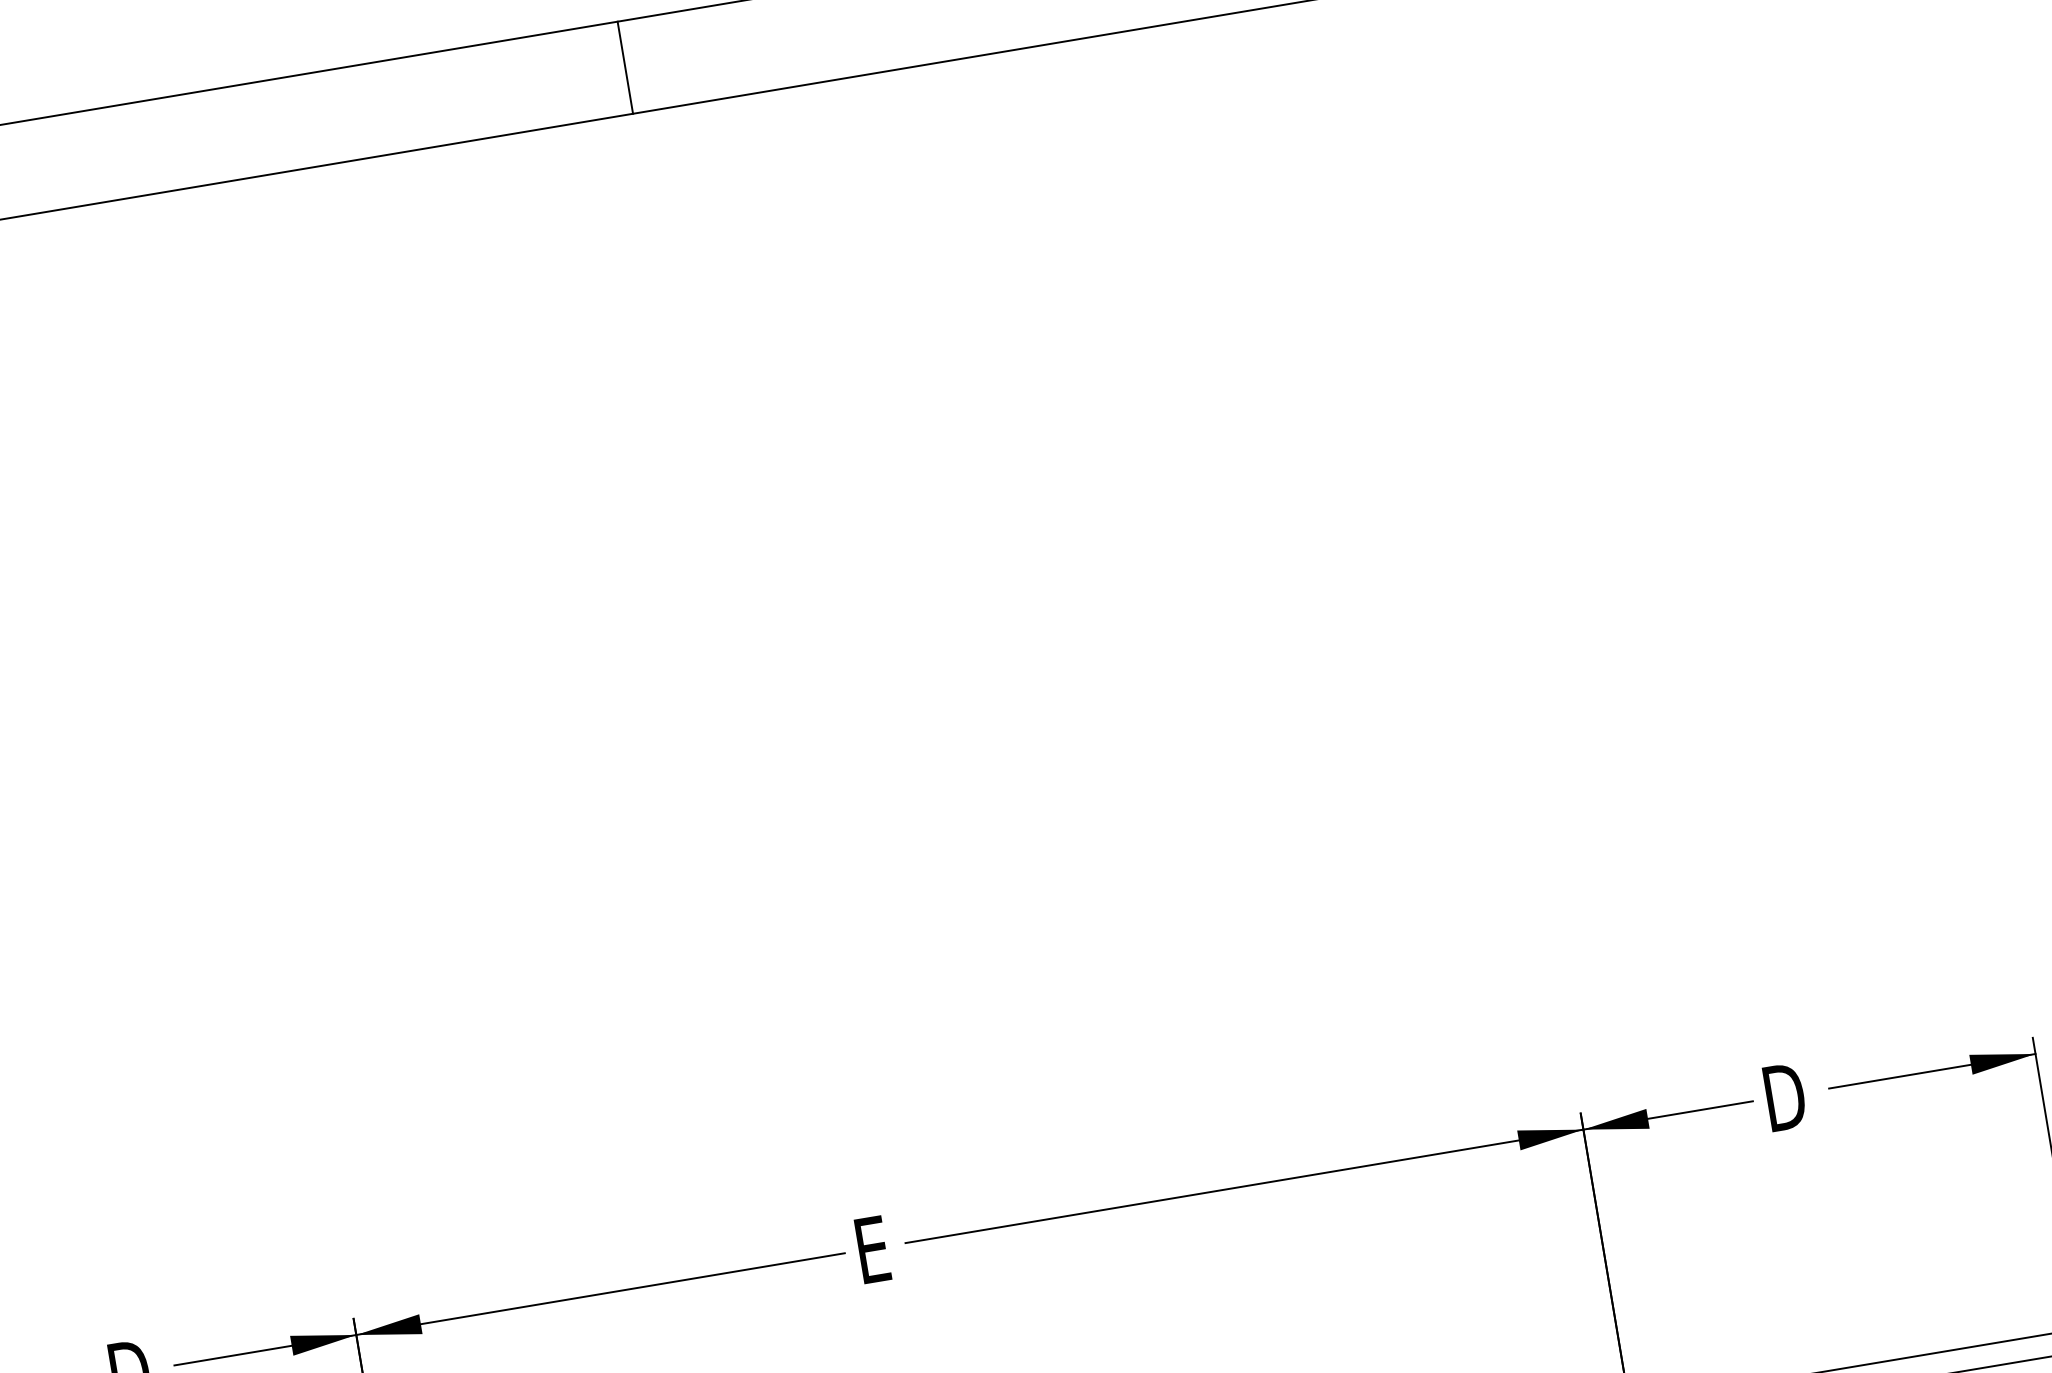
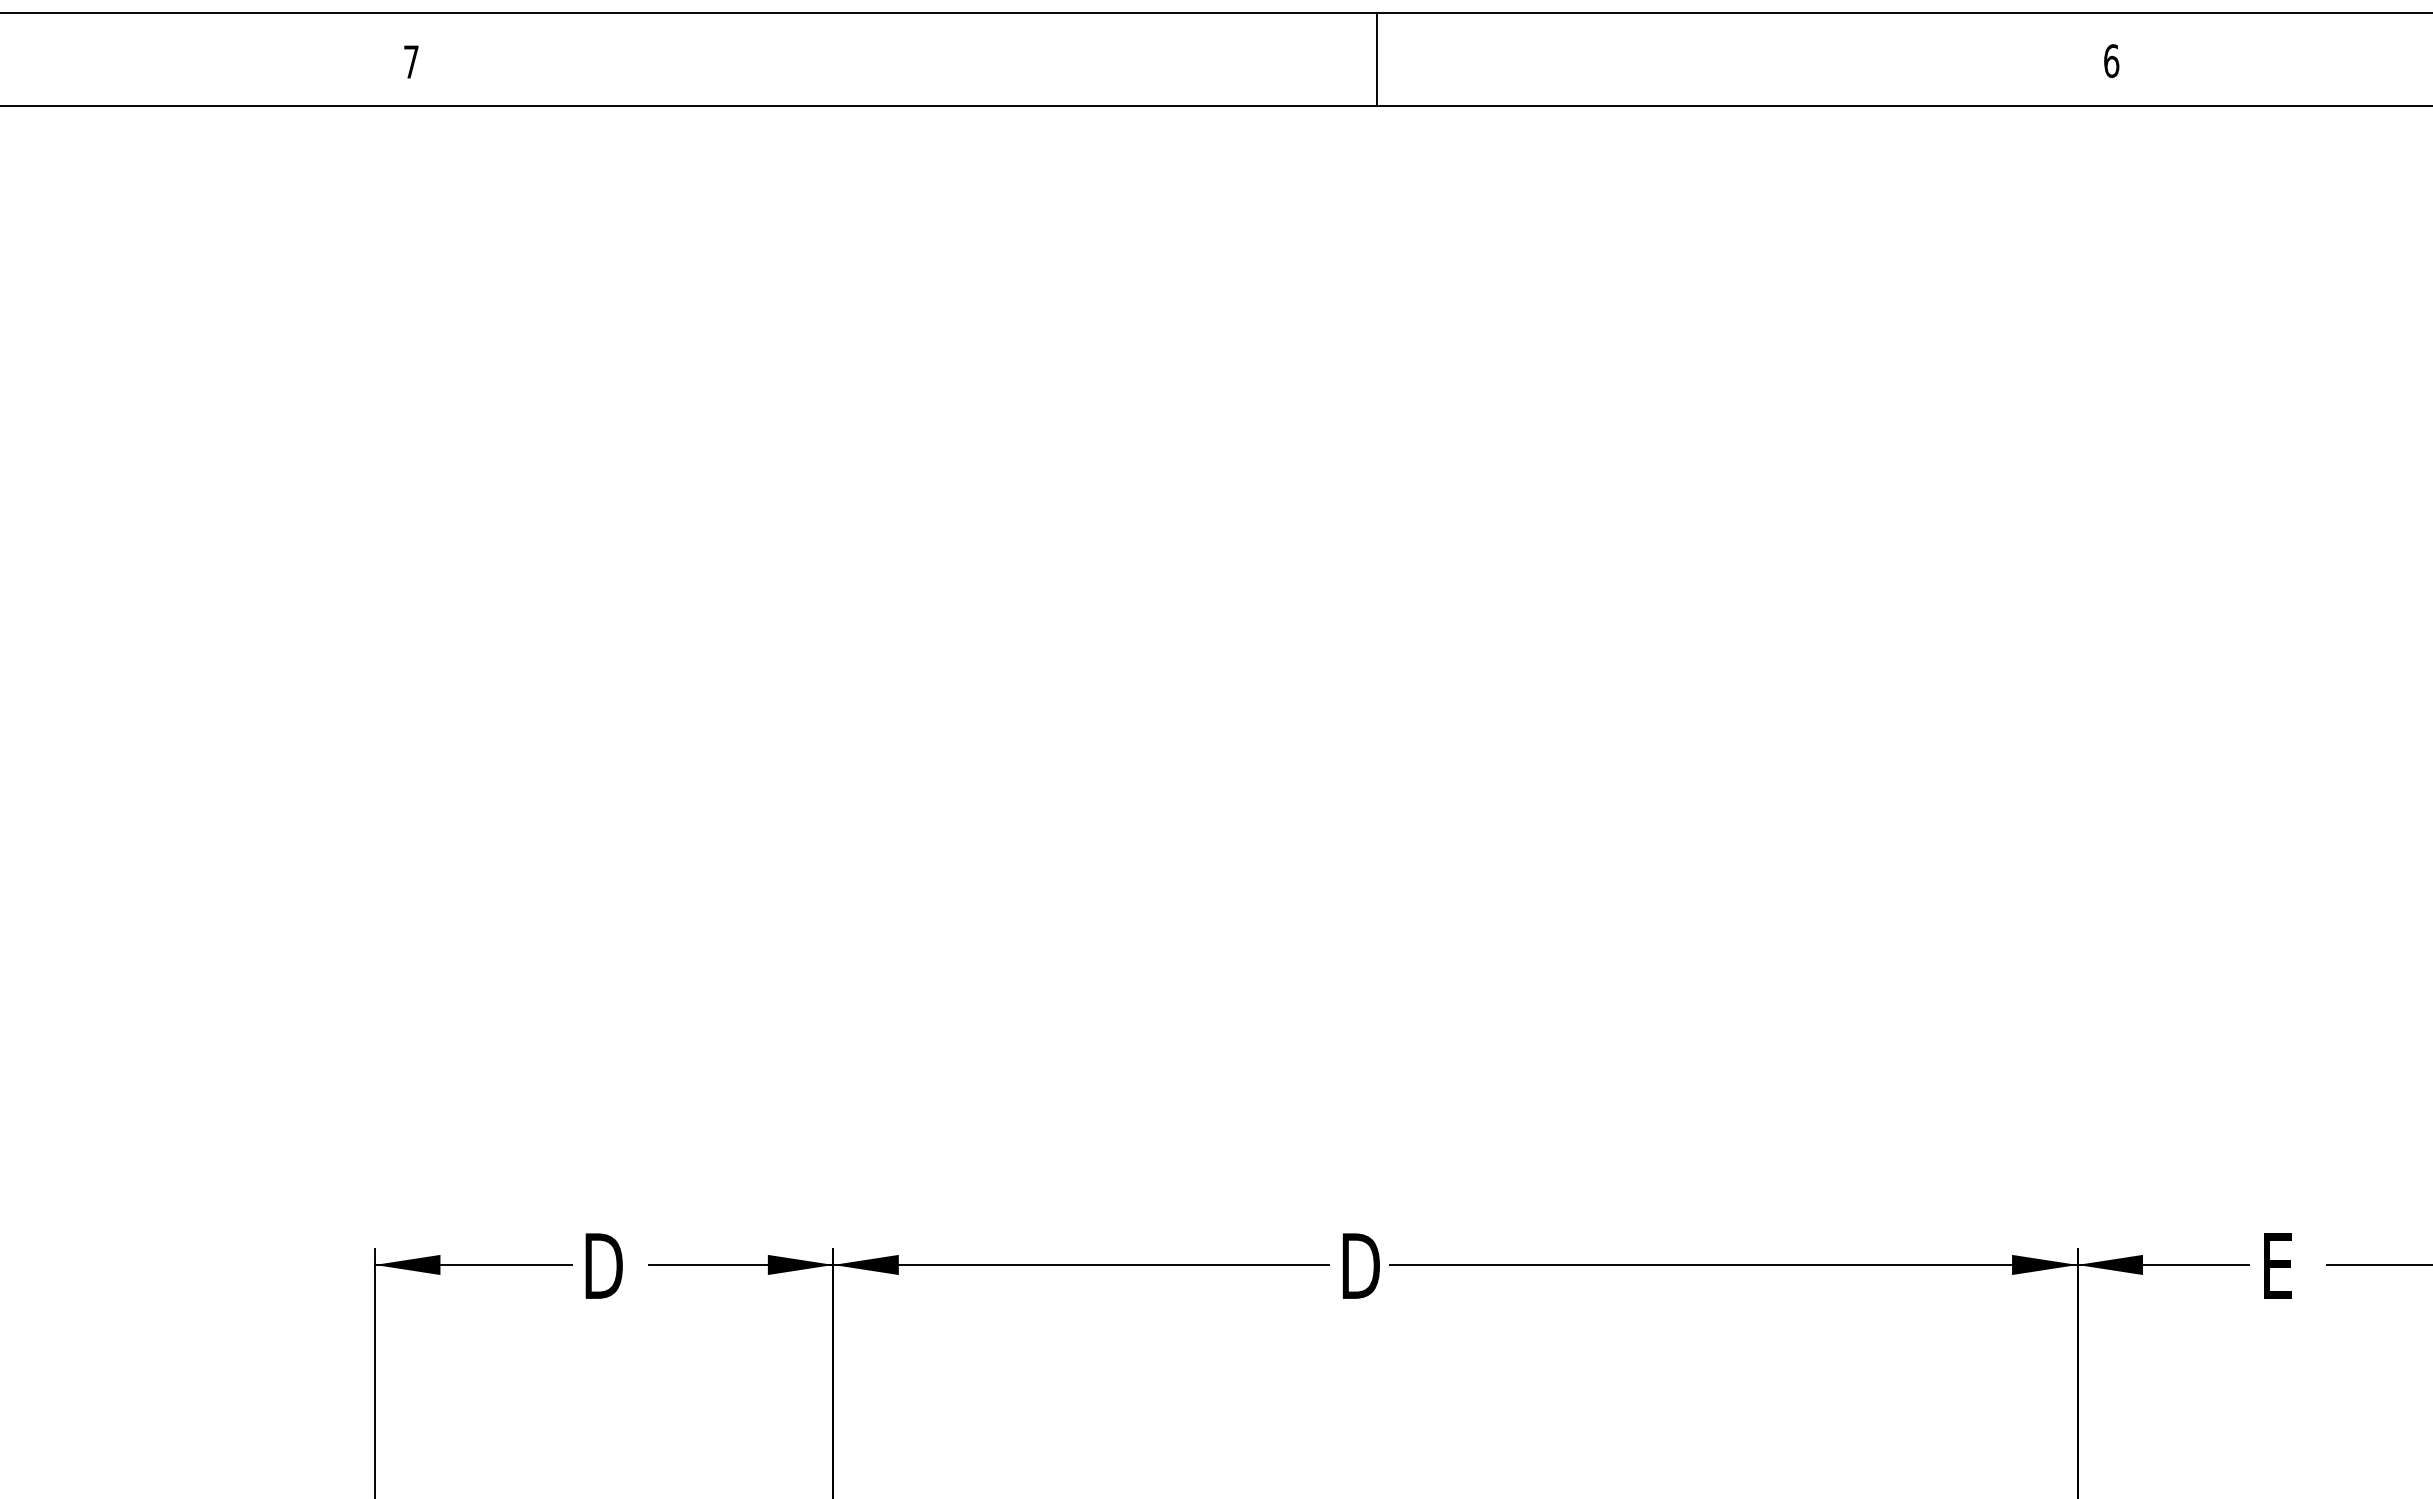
line: (625, 67) -> (1376, 59), moved
text: (1784, 1096) -> (2281, 1265), D -> E
text: (876, 1248) -> (1360, 1265), E -> D

